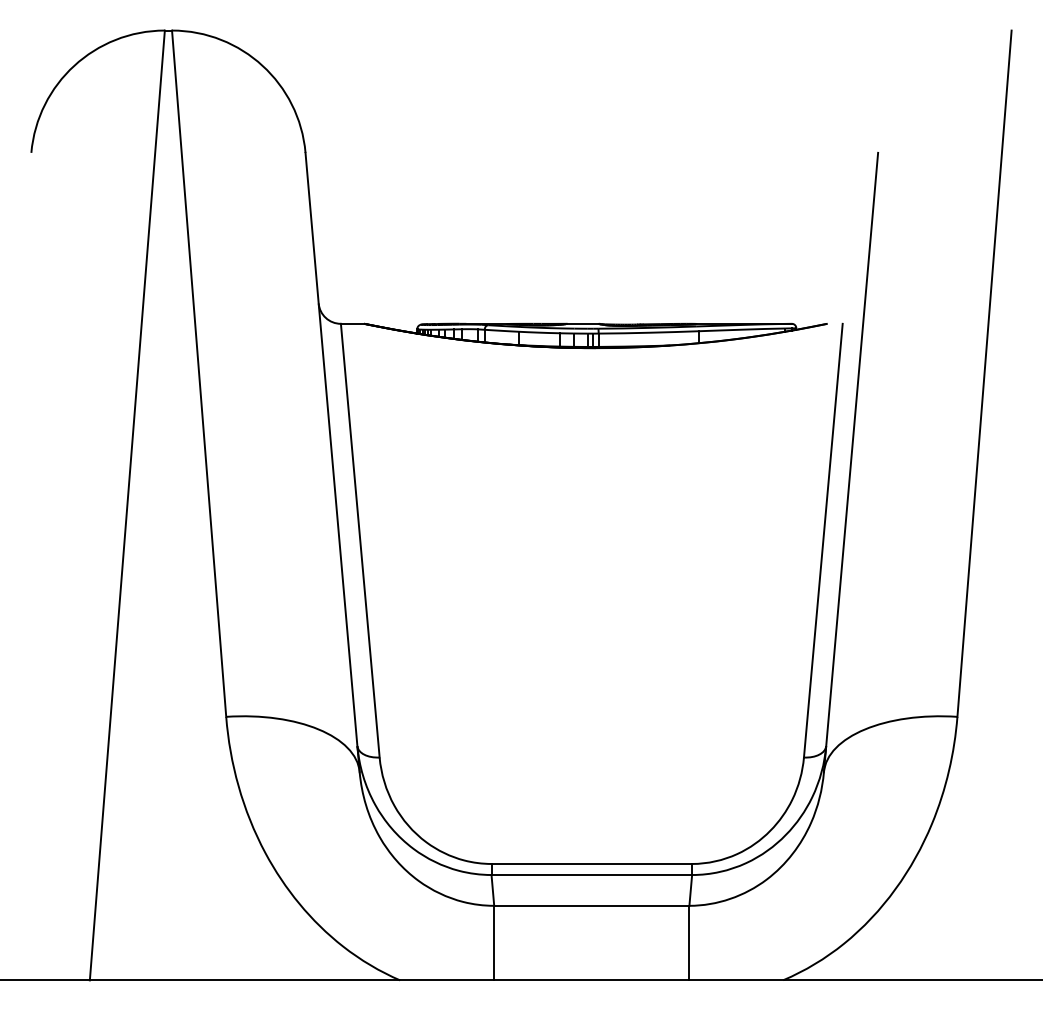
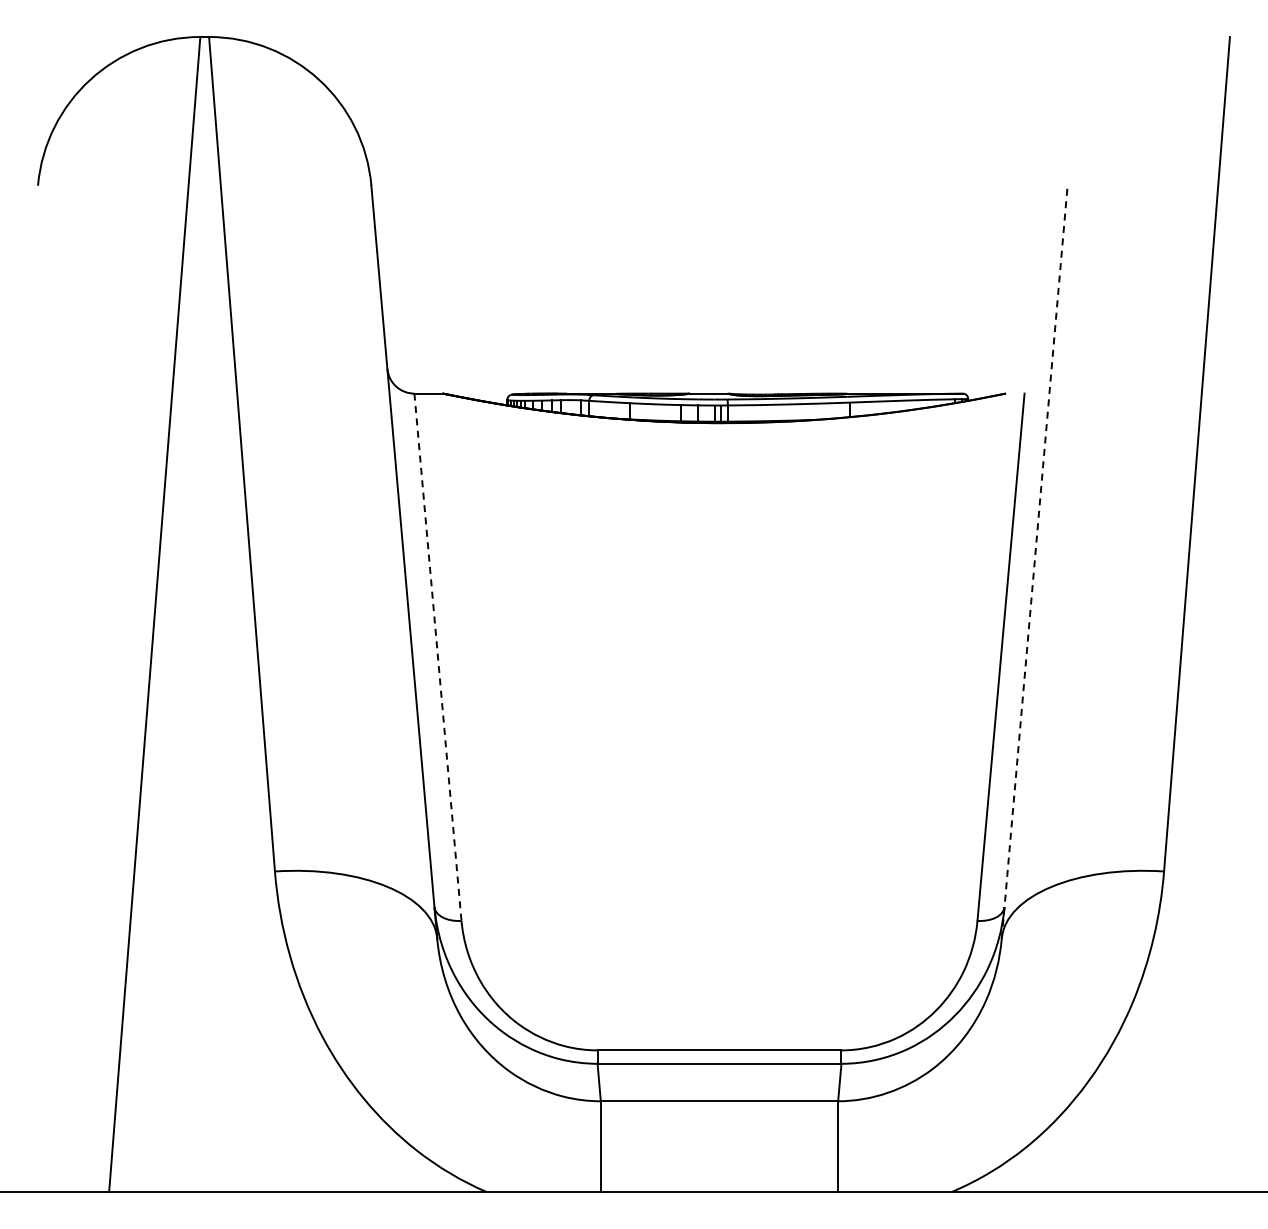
line: (850, 462) -> (1034, 562), solid -> dashed
line: (359, 540) -> (437, 657), solid -> dashed

